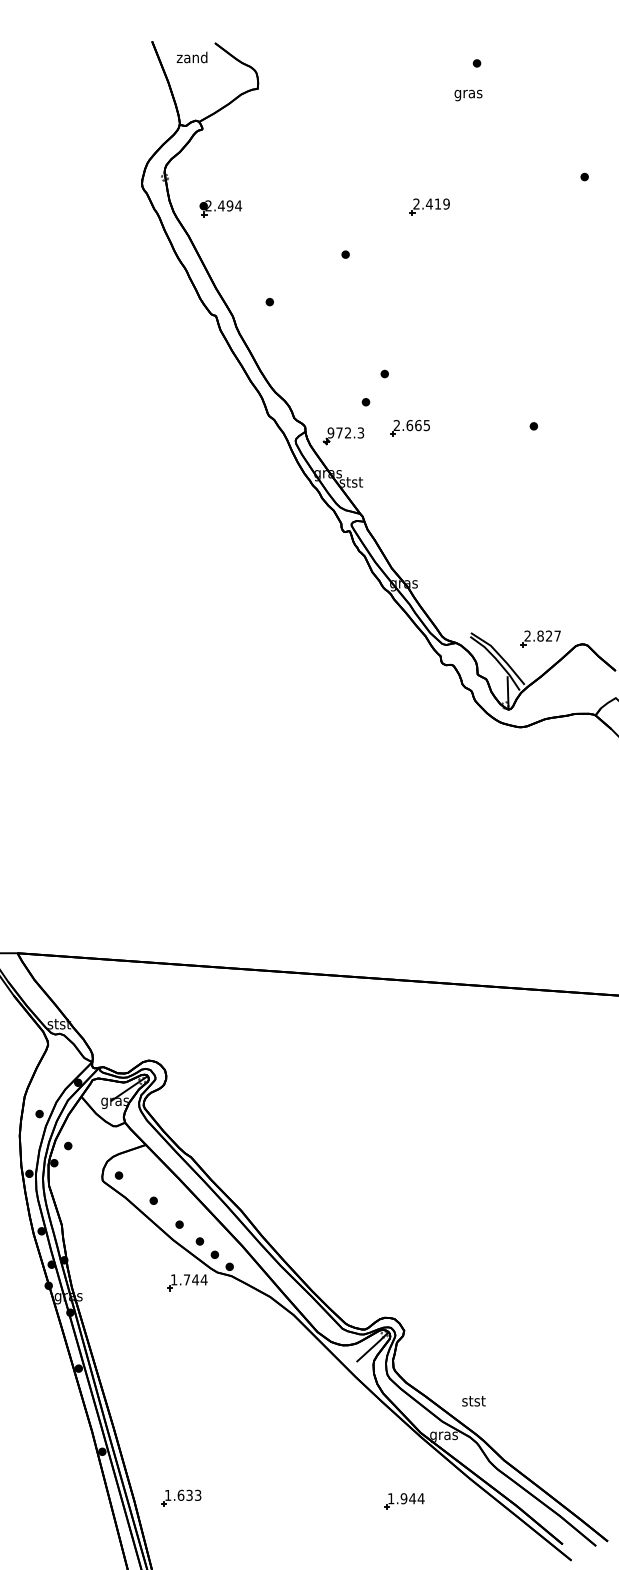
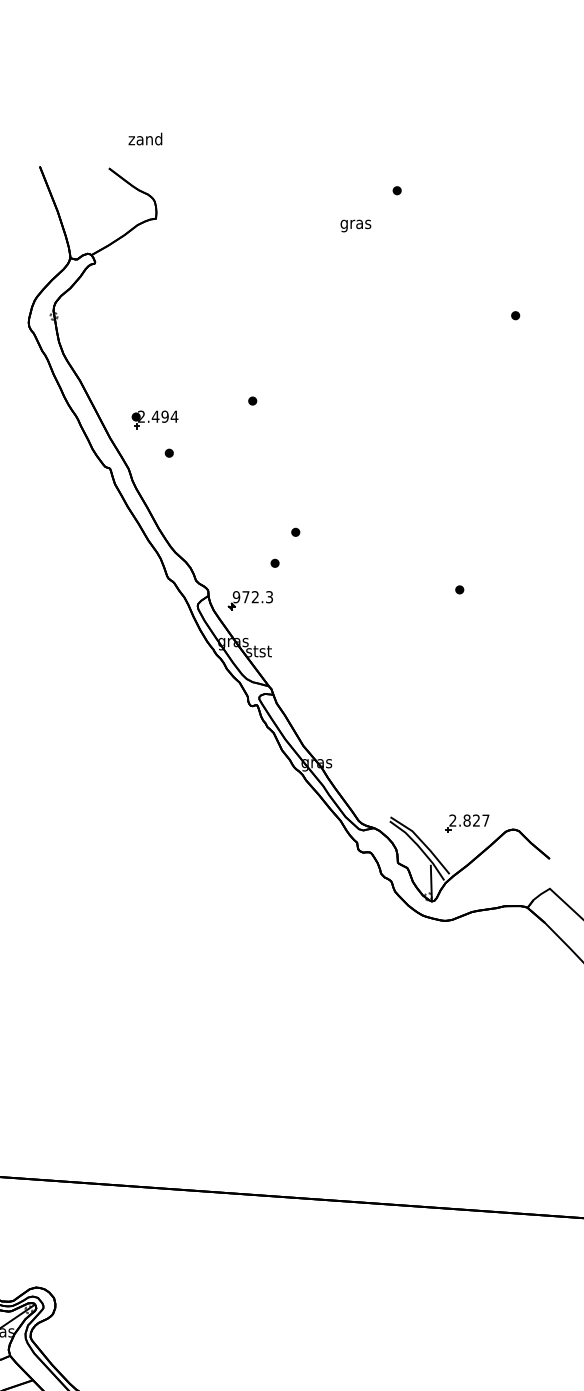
text: (191, 57) -> (144, 139), moved
text: (468, 95) -> (355, 225), moved
part: (429, 206) -> (344, 348), removed
part: (220, 208) -> (154, 419), moved
part: (409, 428) -> (322, 592), removed

